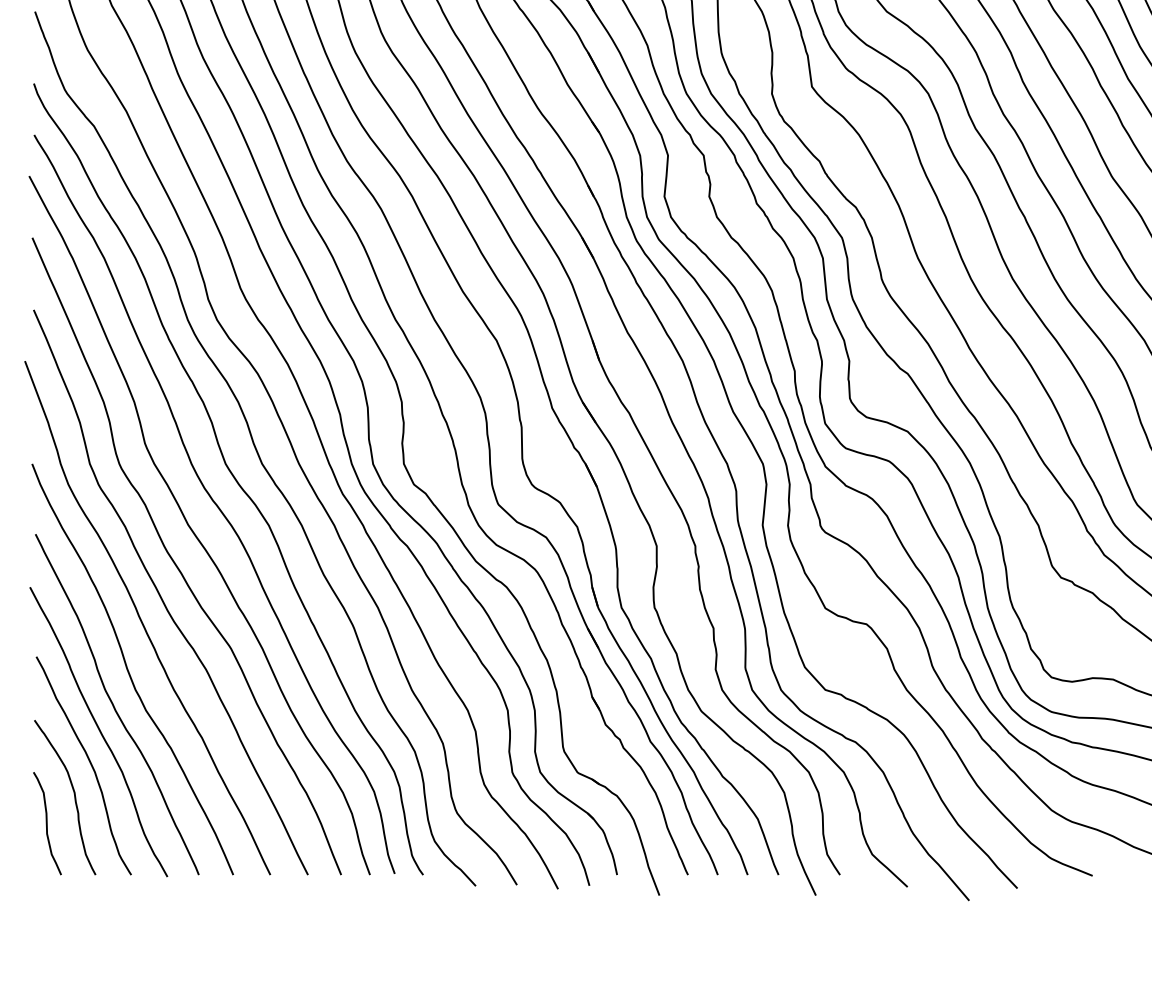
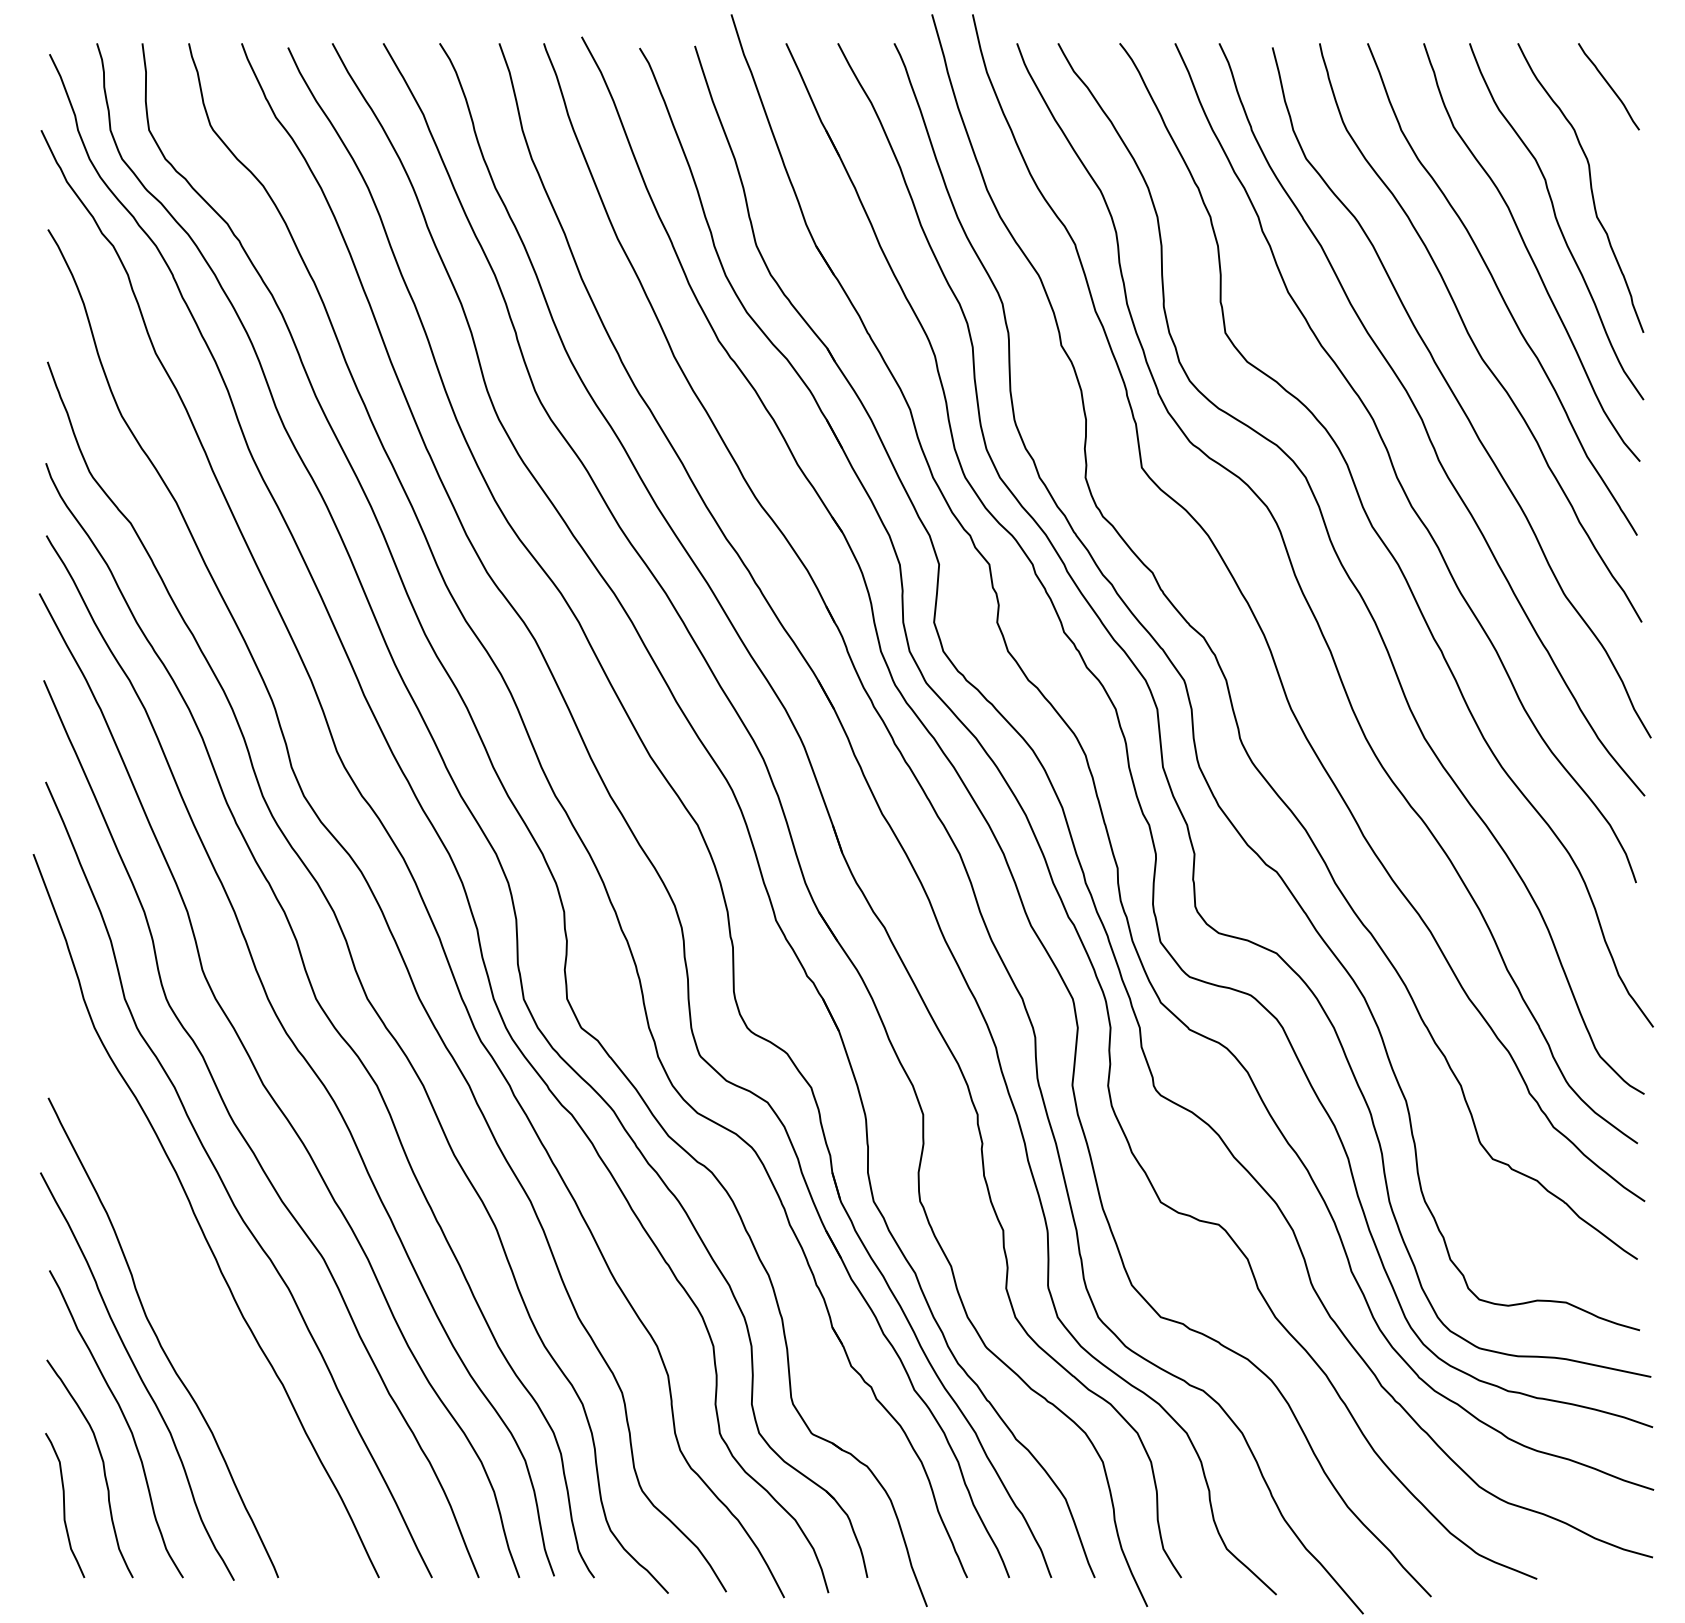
curve: (128, 670) -> (179, 1289), removed

